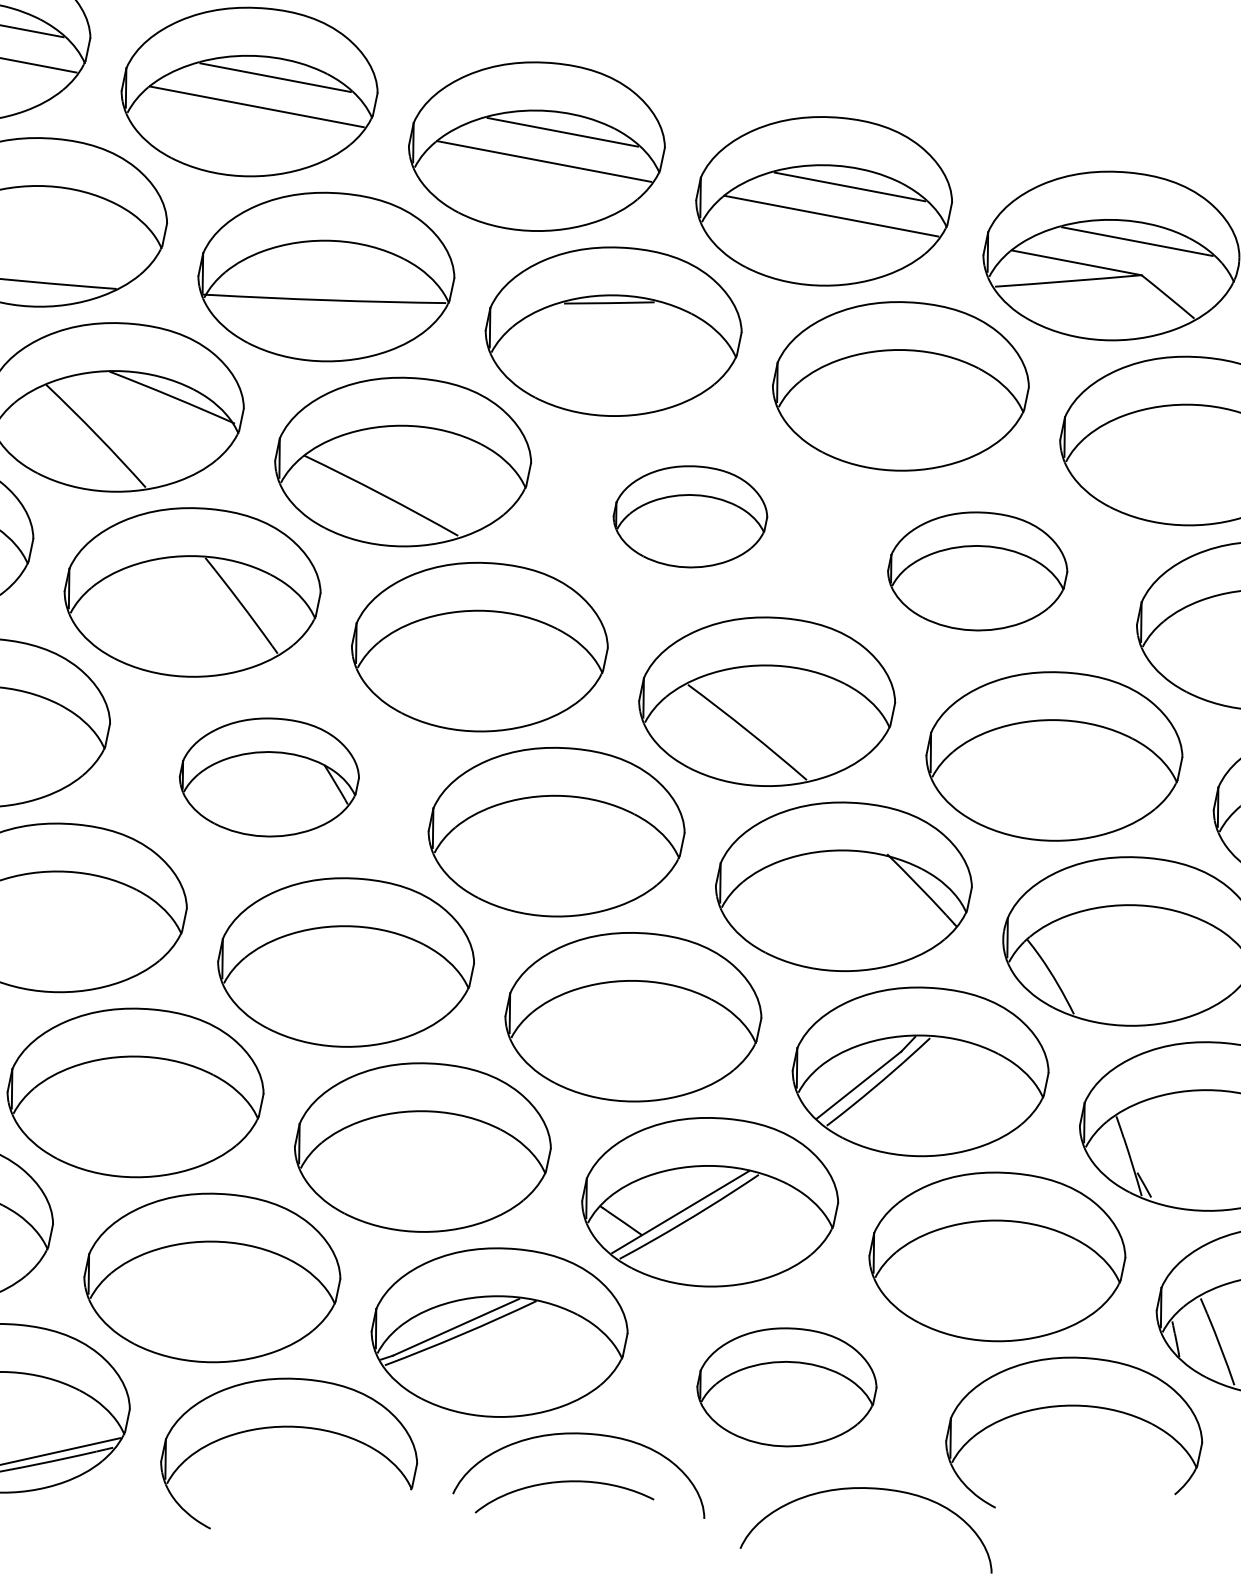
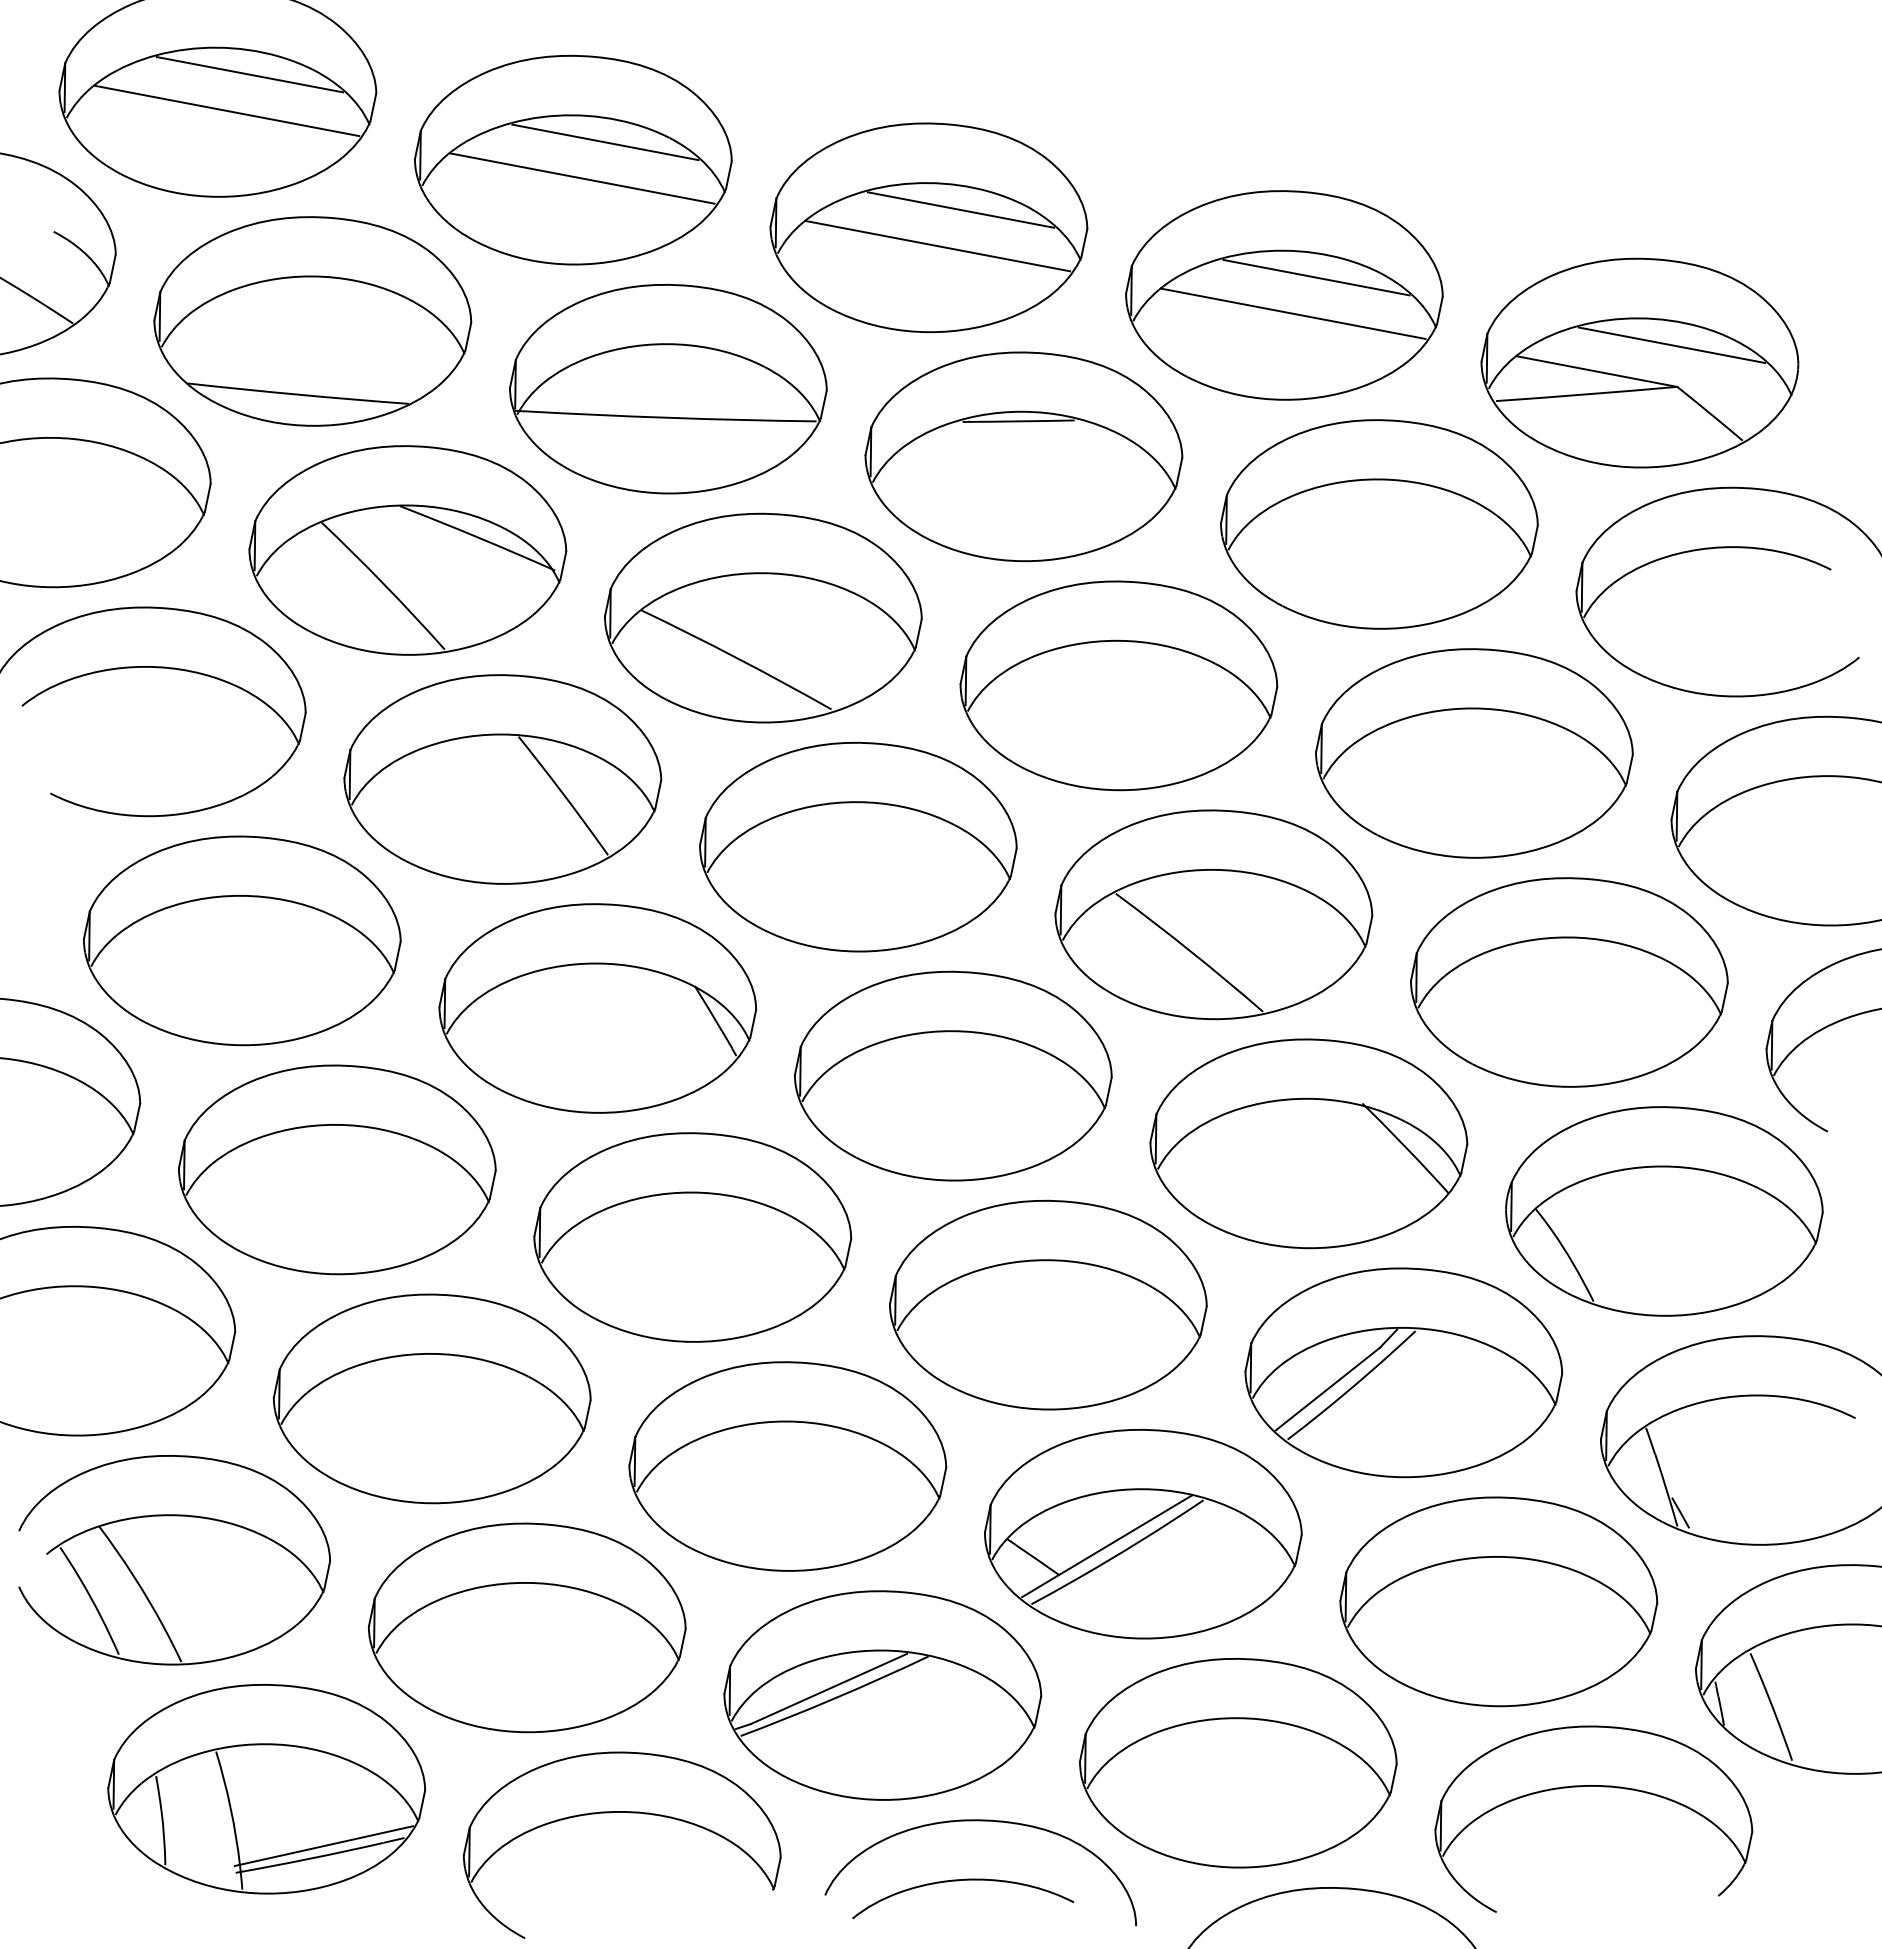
part: (690, 516) -> (1118, 685), size x1.67
part: (977, 571) -> (1474, 753), size x1.43
part: (269, 777) -> (597, 1008), size x1.43
part: (787, 1387) -> (1238, 1763), size x1.43

